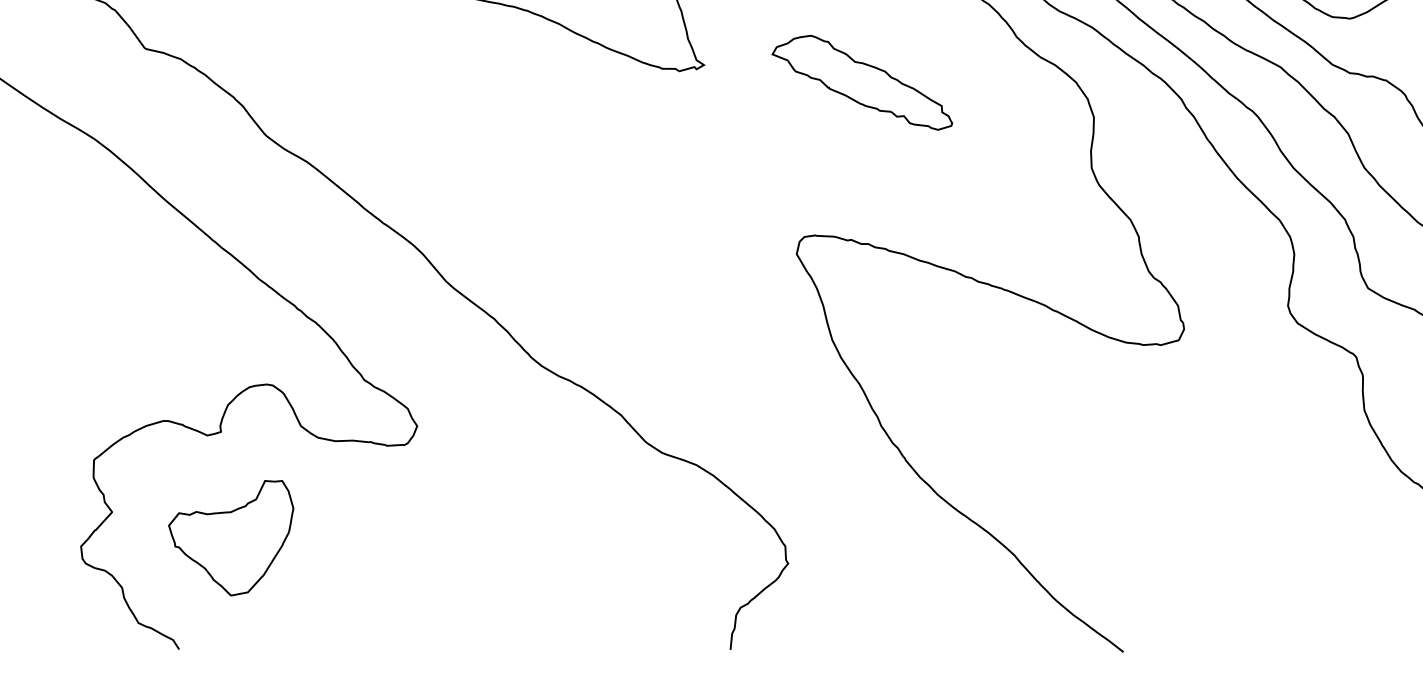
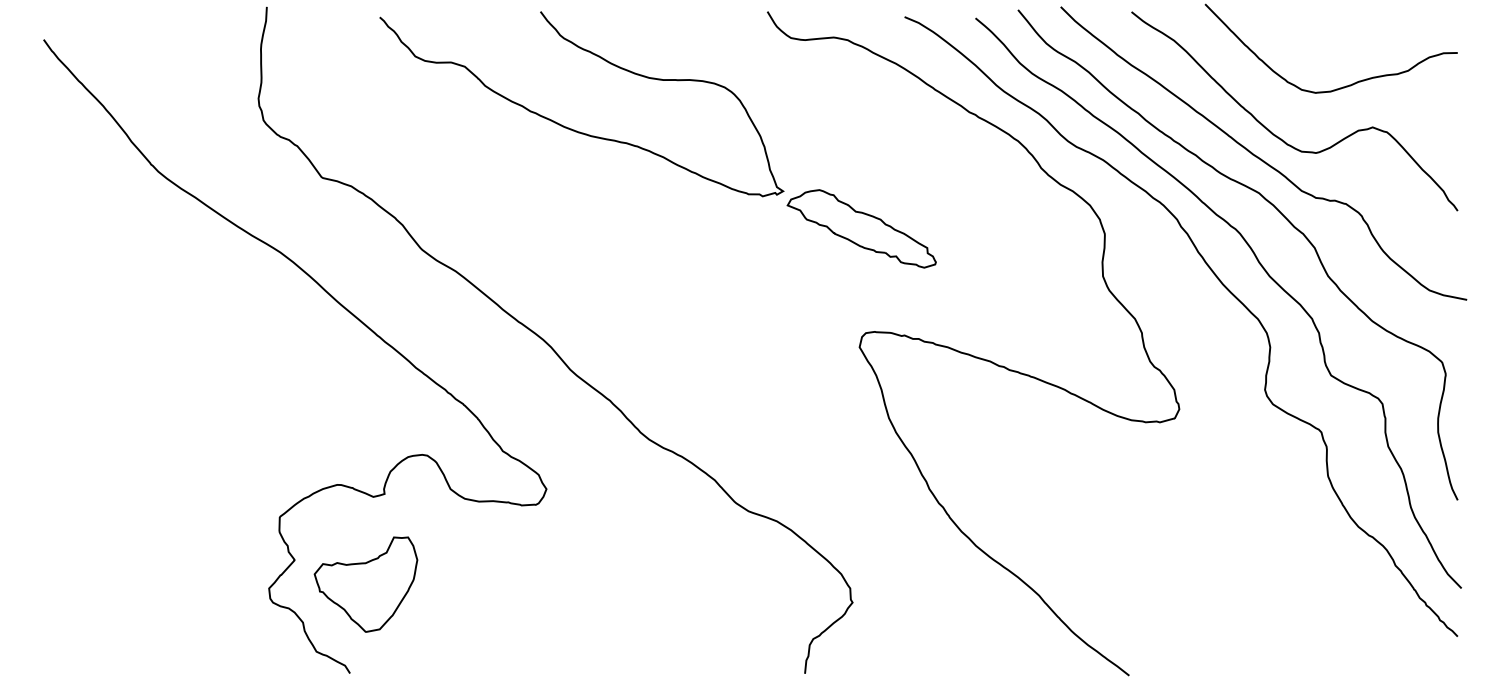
part: (861, 82) -> (861, 228), moved
part: (230, 538) -> (365, 584), moved

